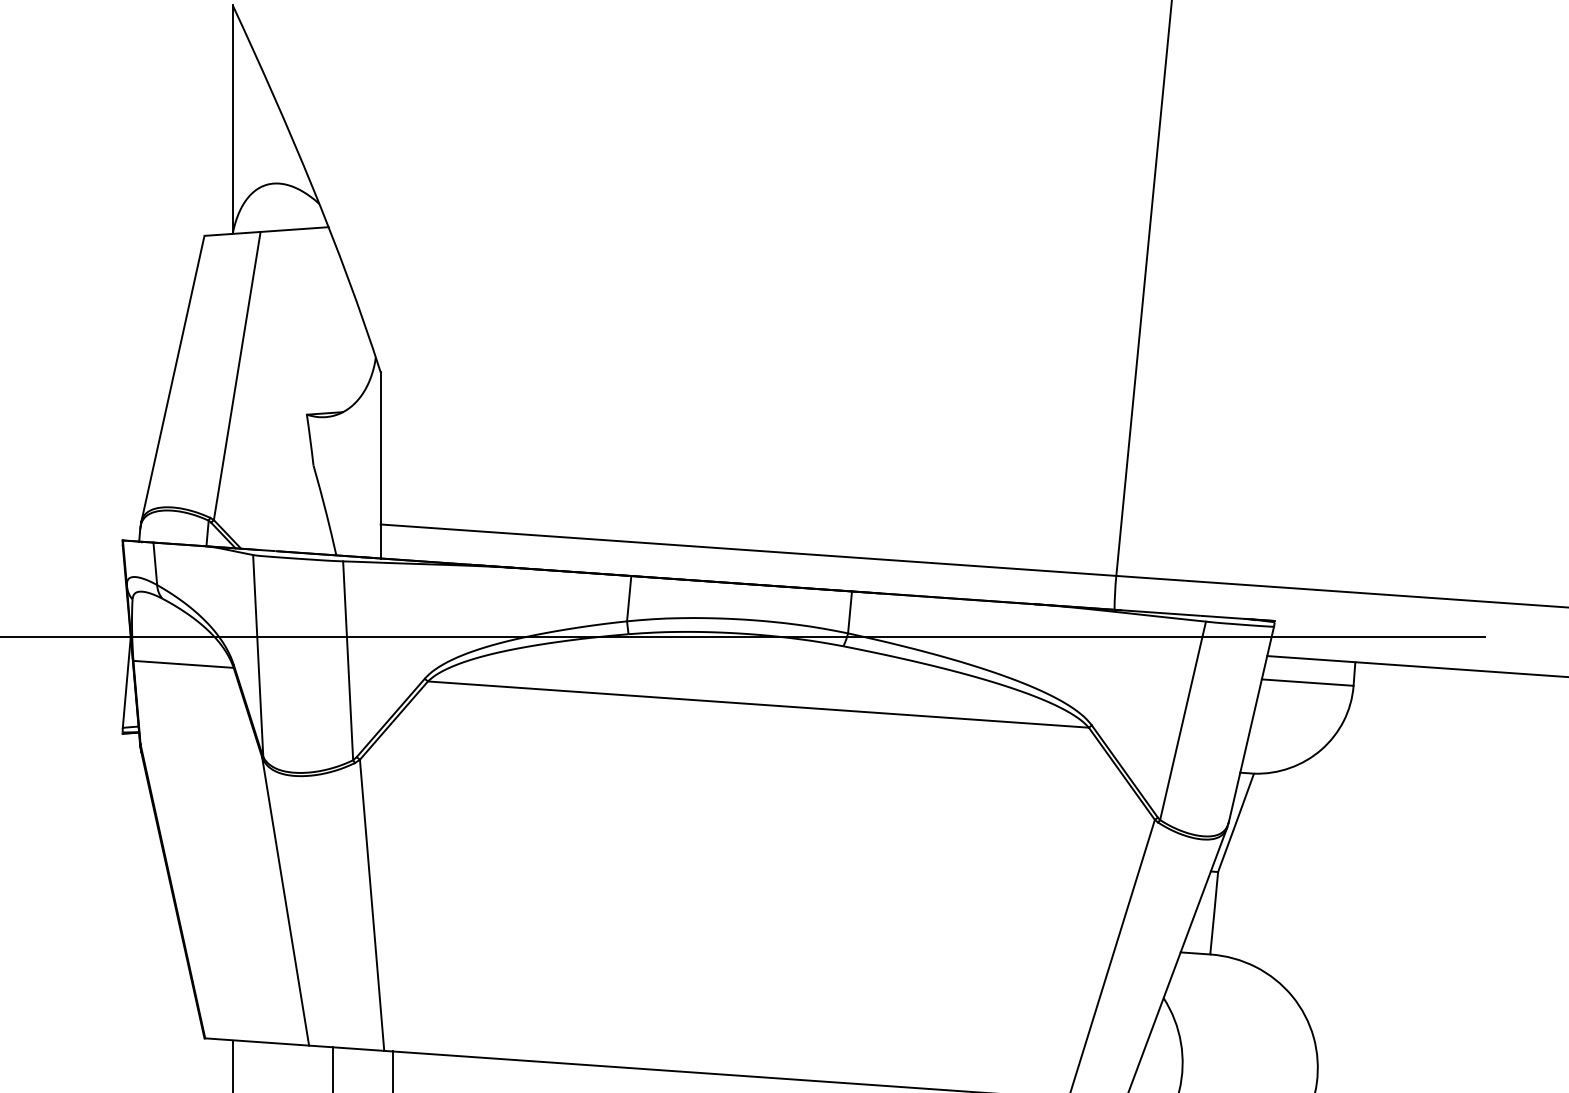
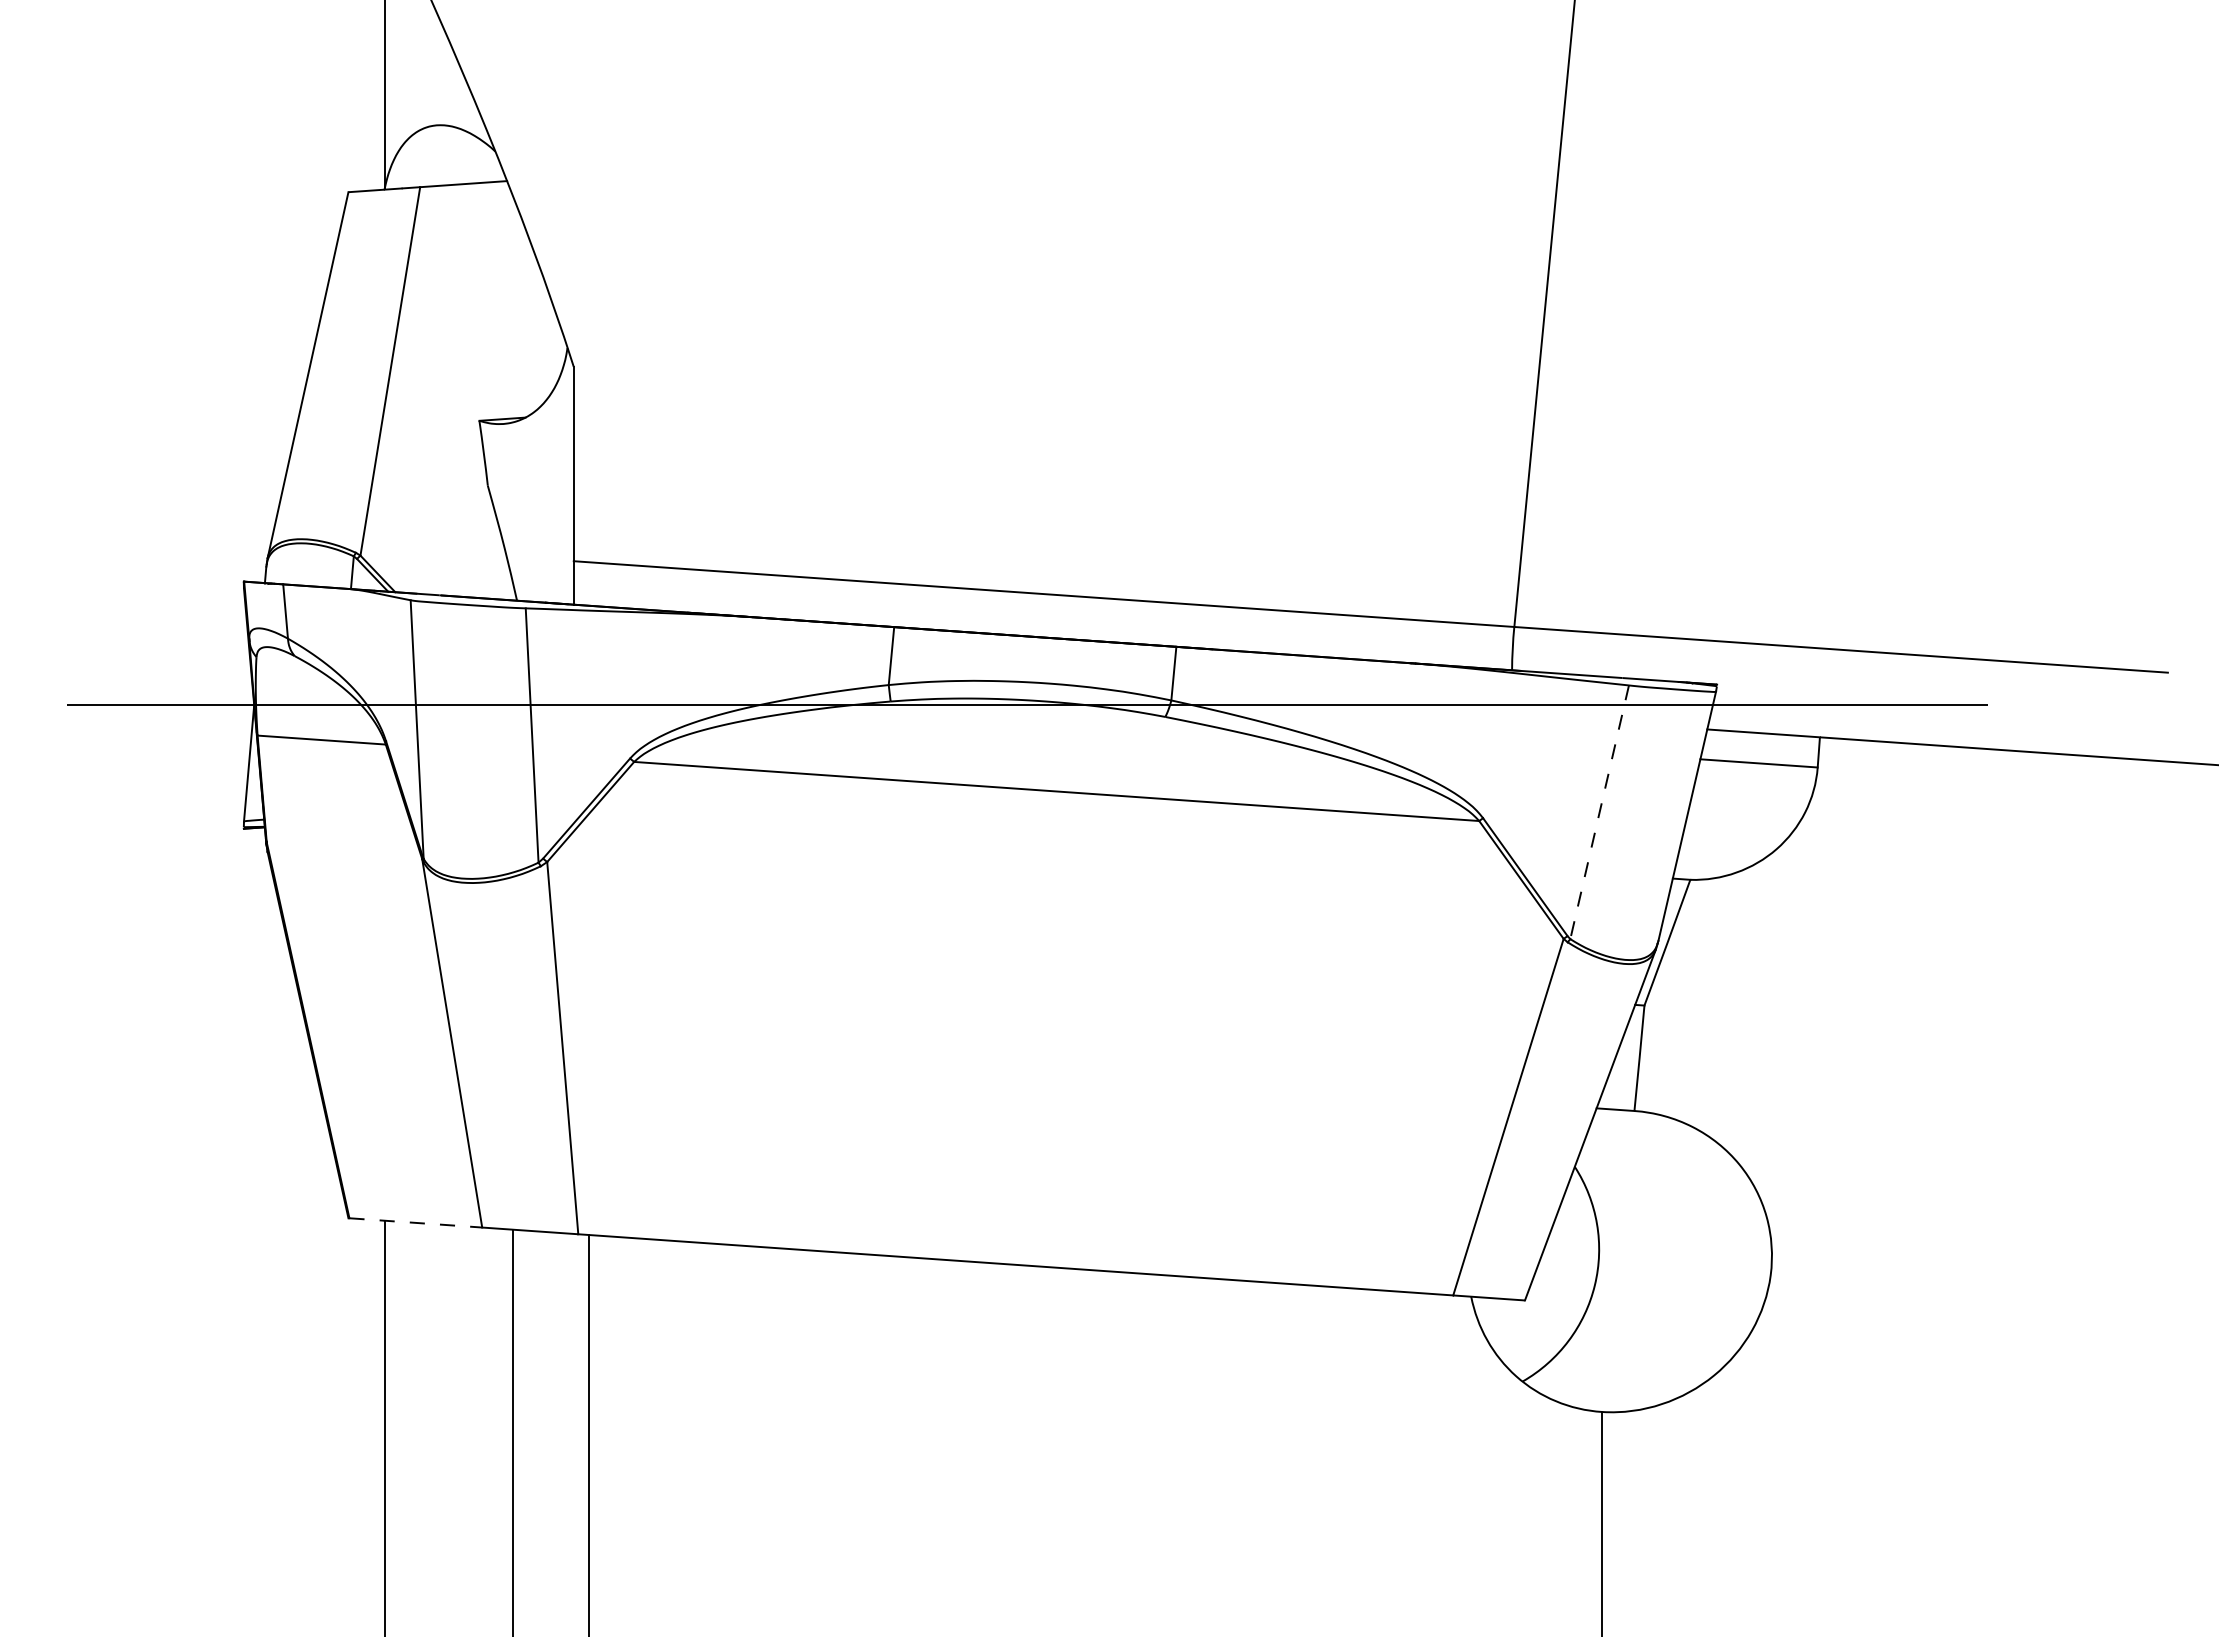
line: (1182, 721) -> (1599, 812), solid -> dashed
line: (256, 1041) -> (415, 1222), solid -> dashed

